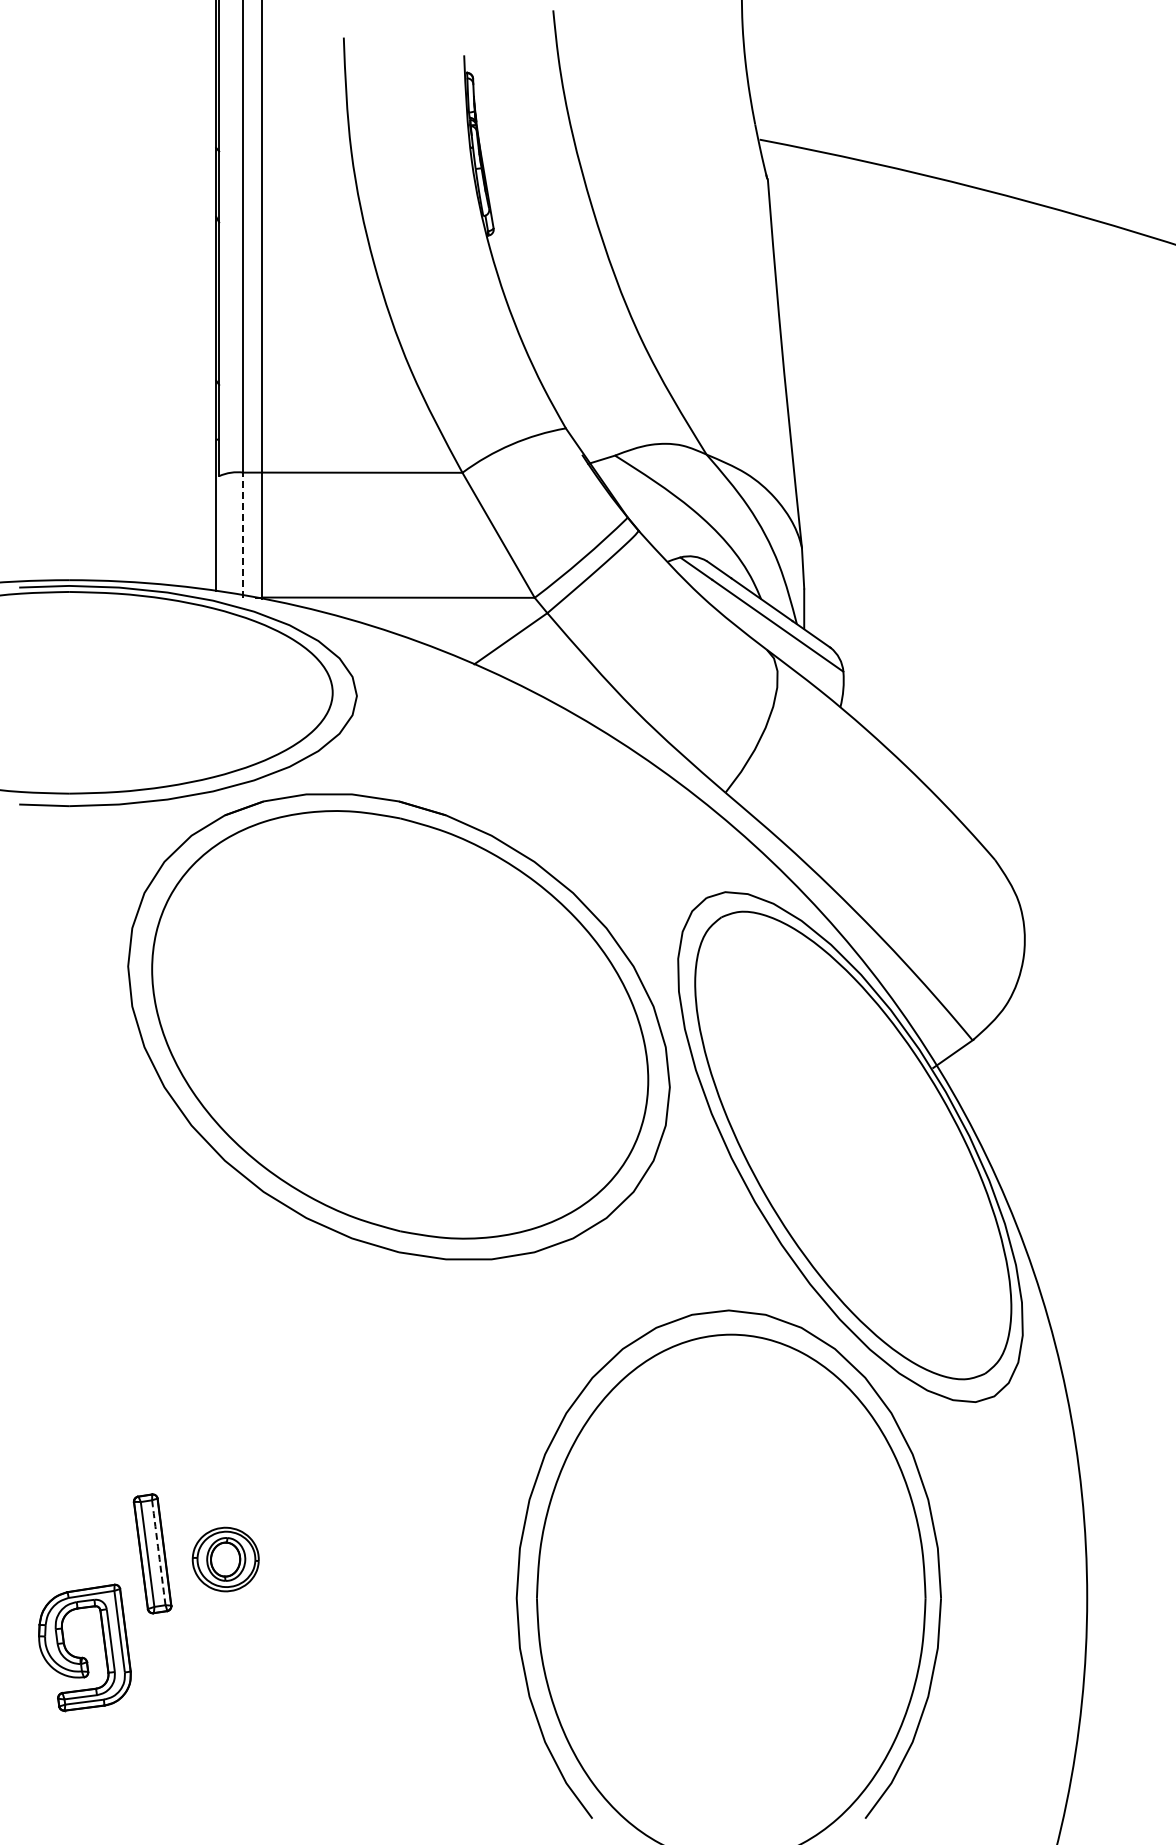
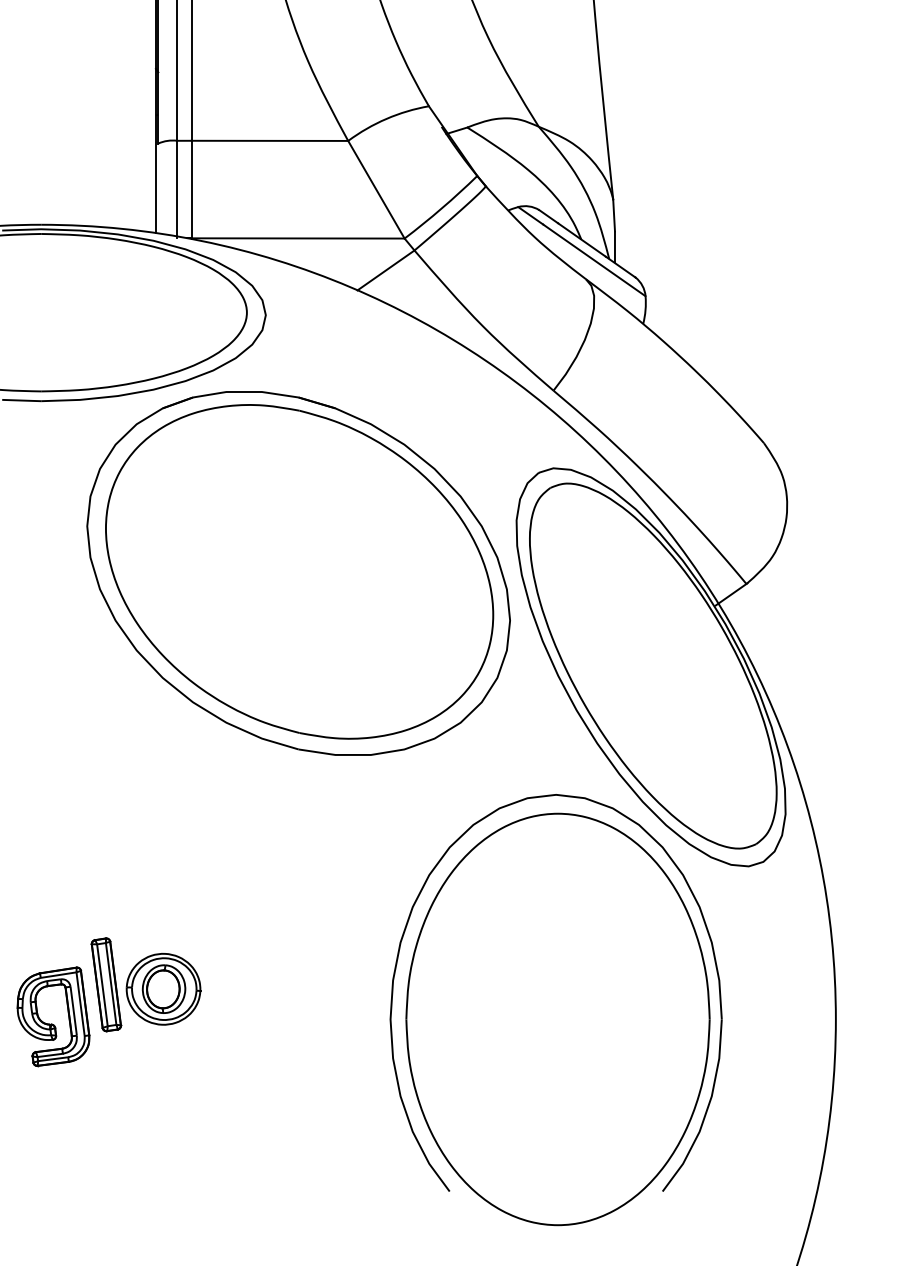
line: (243, 534) -> (177, 189), dashed -> solid
arc: (158, 1552) -> (110, 983), dashed -> solid
part: (225, 1559) -> (163, 989), size x1.43
part: (82, 1656) -> (51, 1023), moved

